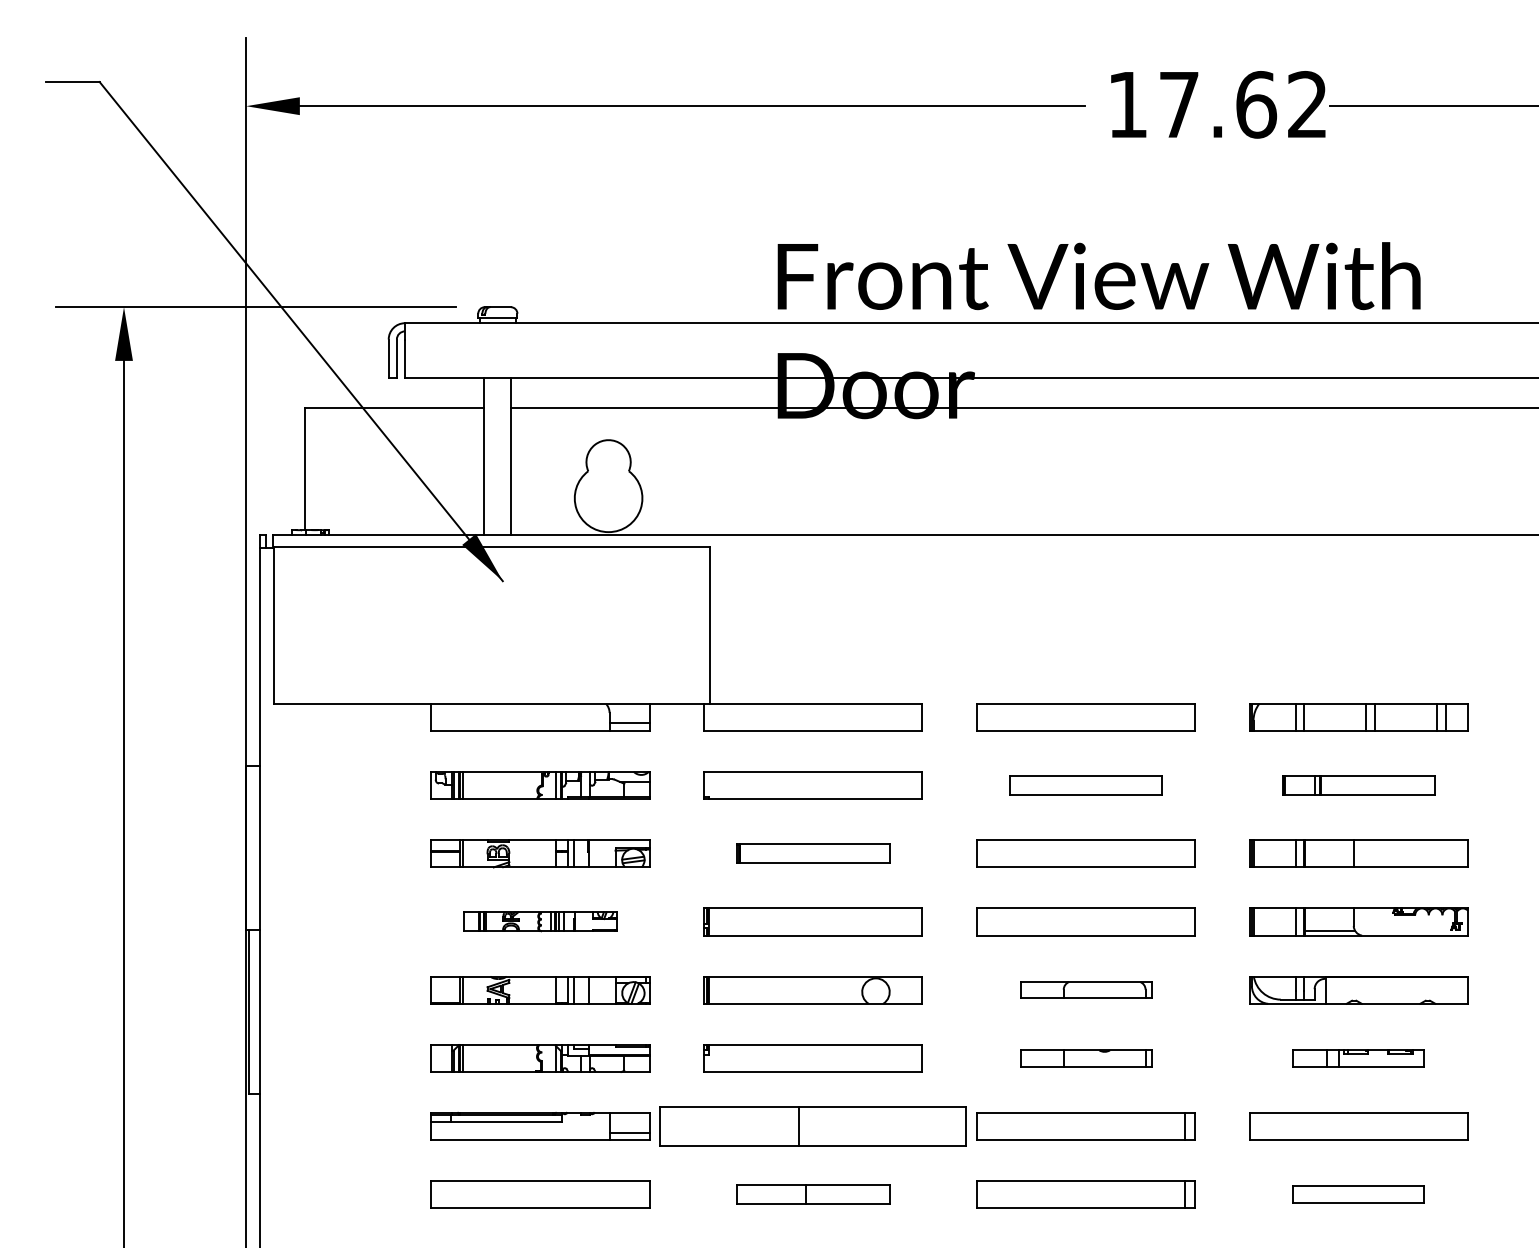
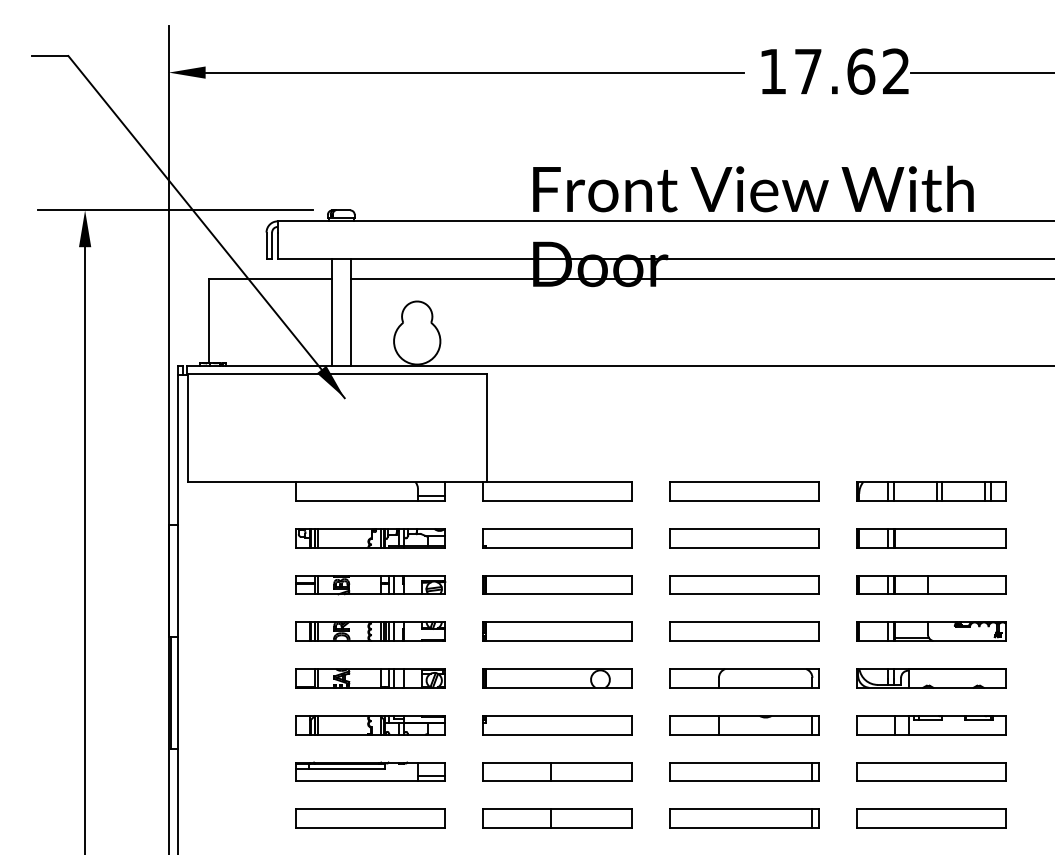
part: (1086, 785) -> (744, 538), size x1.43
part: (1358, 785) -> (931, 538), size x1.43
part: (813, 853) -> (557, 584), size x1.43
part: (540, 921) -> (370, 631), size x1.43
part: (1086, 990) -> (744, 678), size x1.67
part: (1086, 1058) -> (744, 725), size x1.67
part: (1358, 1058) -> (931, 725), size x1.67
part: (813, 1125) -> (557, 771), size x0.71
part: (813, 1194) -> (557, 818), size x1.43
part: (1358, 1194) -> (931, 818), size x1.67

